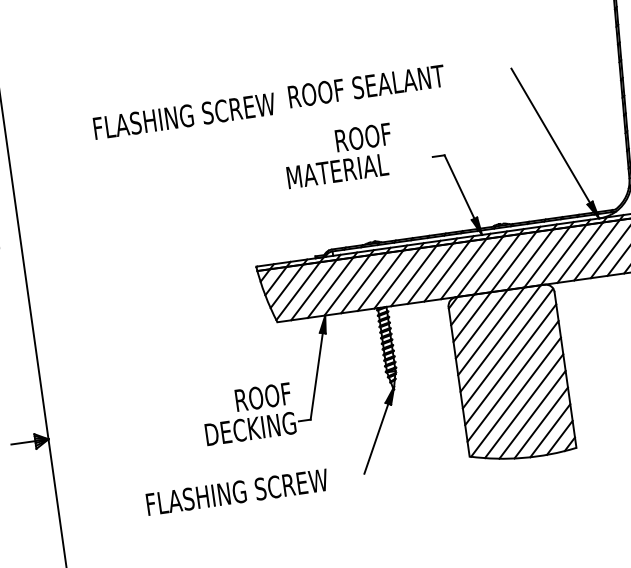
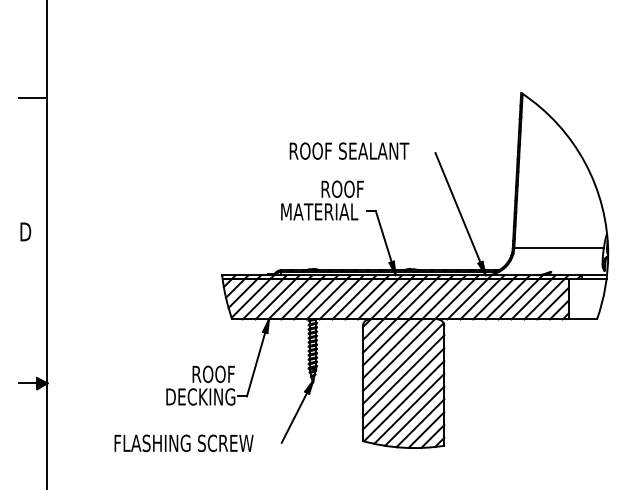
part: (366, 85) -> (349, 150), moved
part: (183, 116) -> (183, 154), removed
part: (339, 155) -> (322, 200), moved

